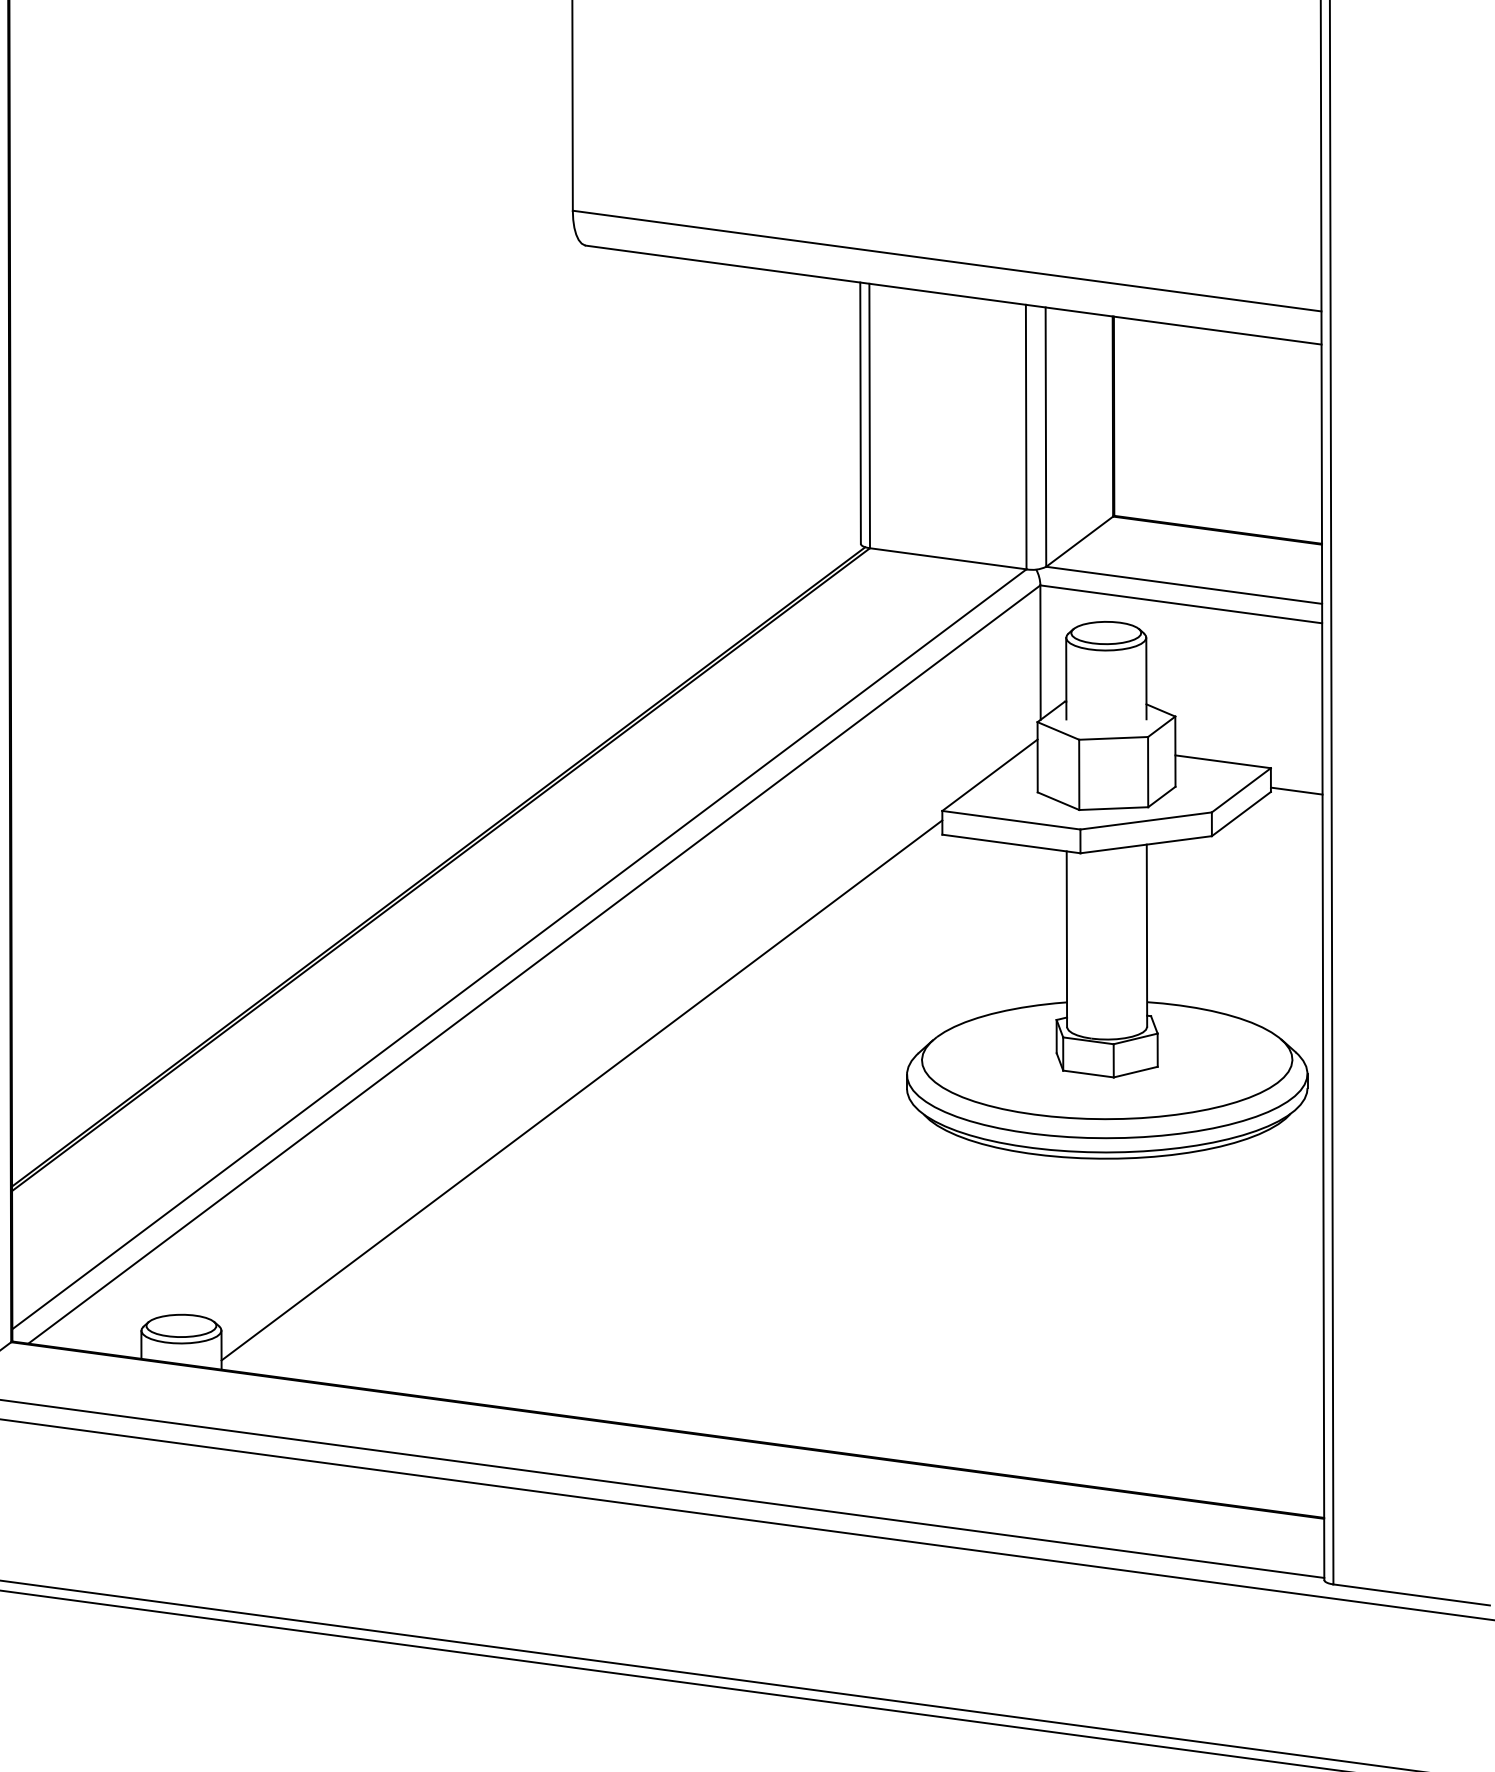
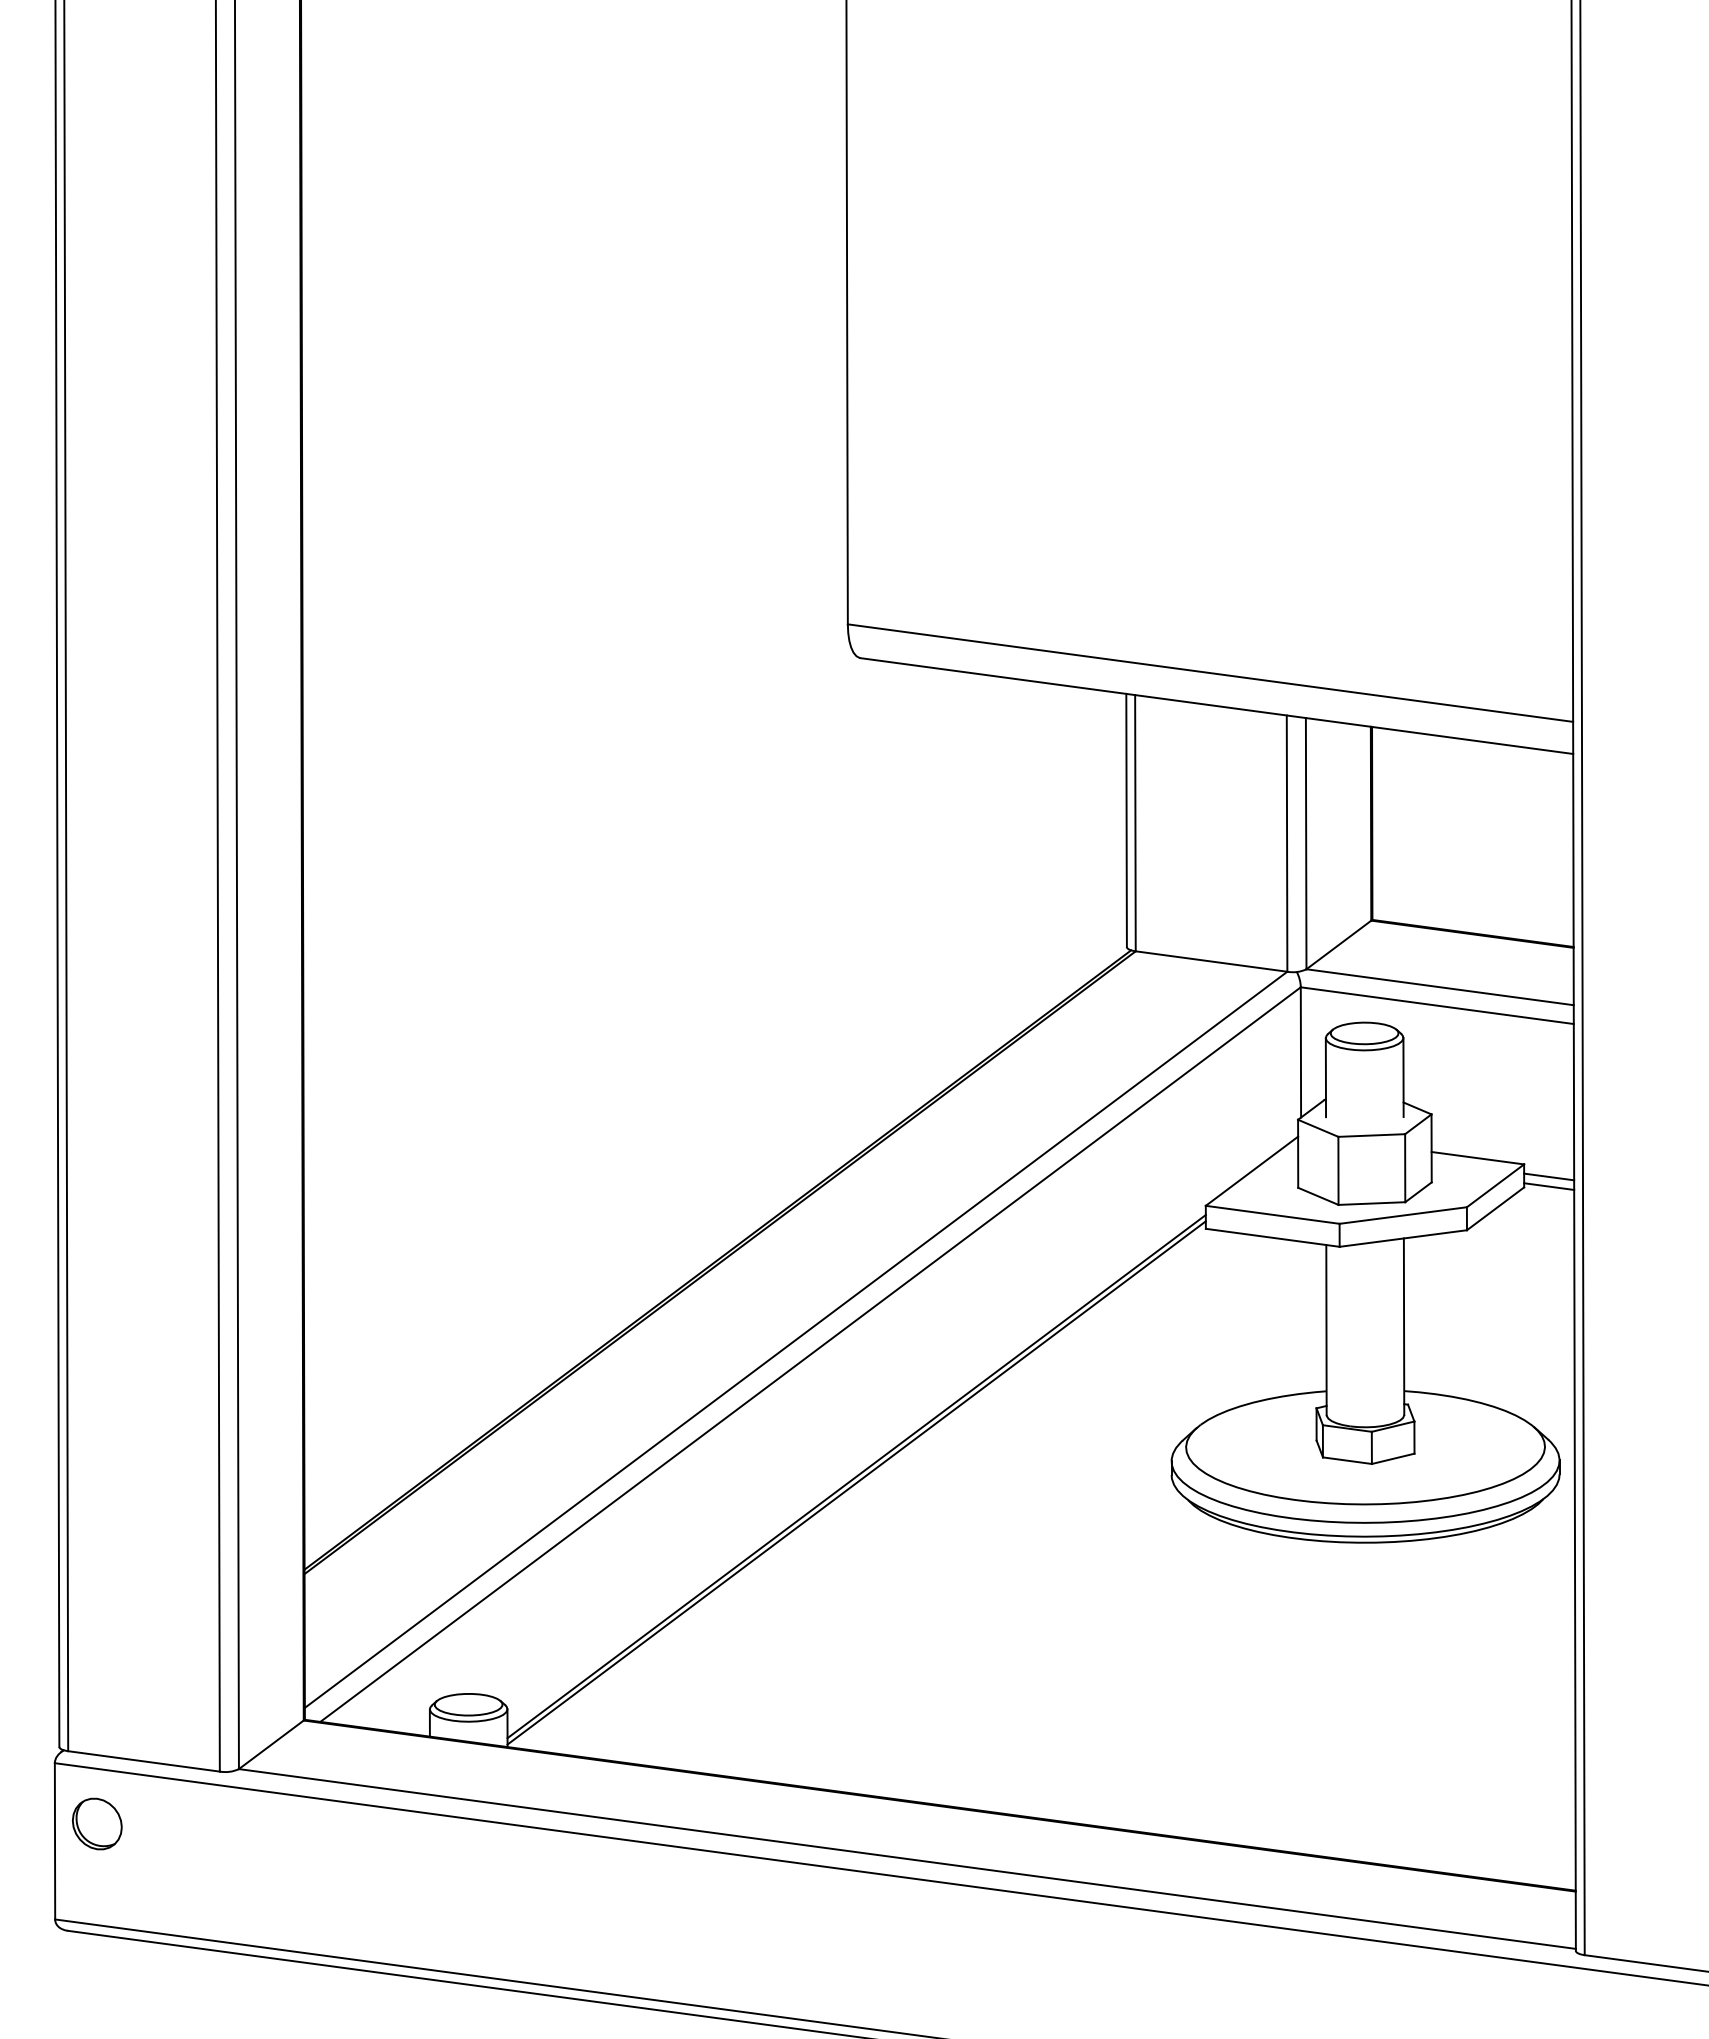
line: (1297, 780) -> (1549, 1176), added
line: (581, 1096) -> (856, 1482), added

